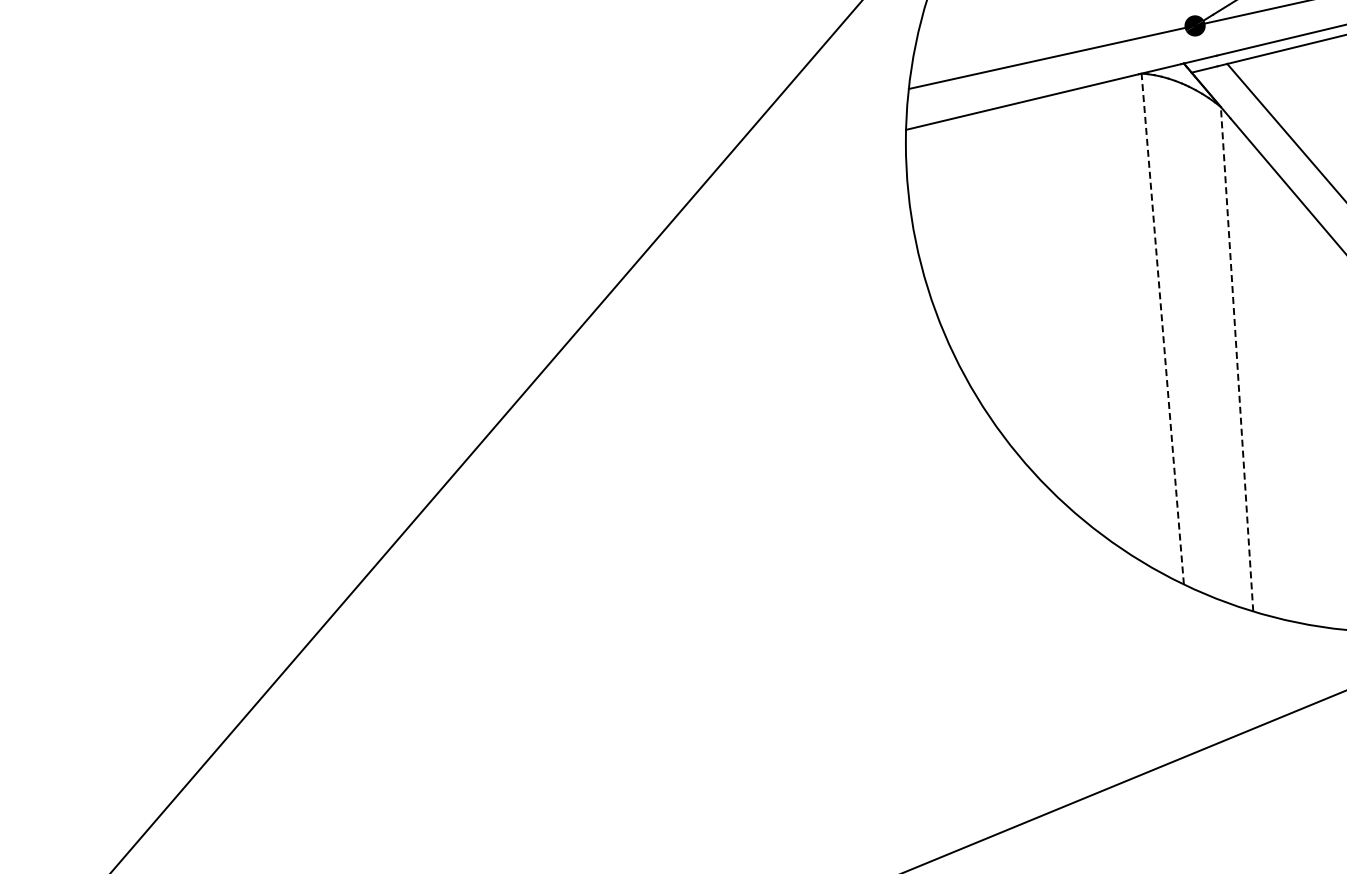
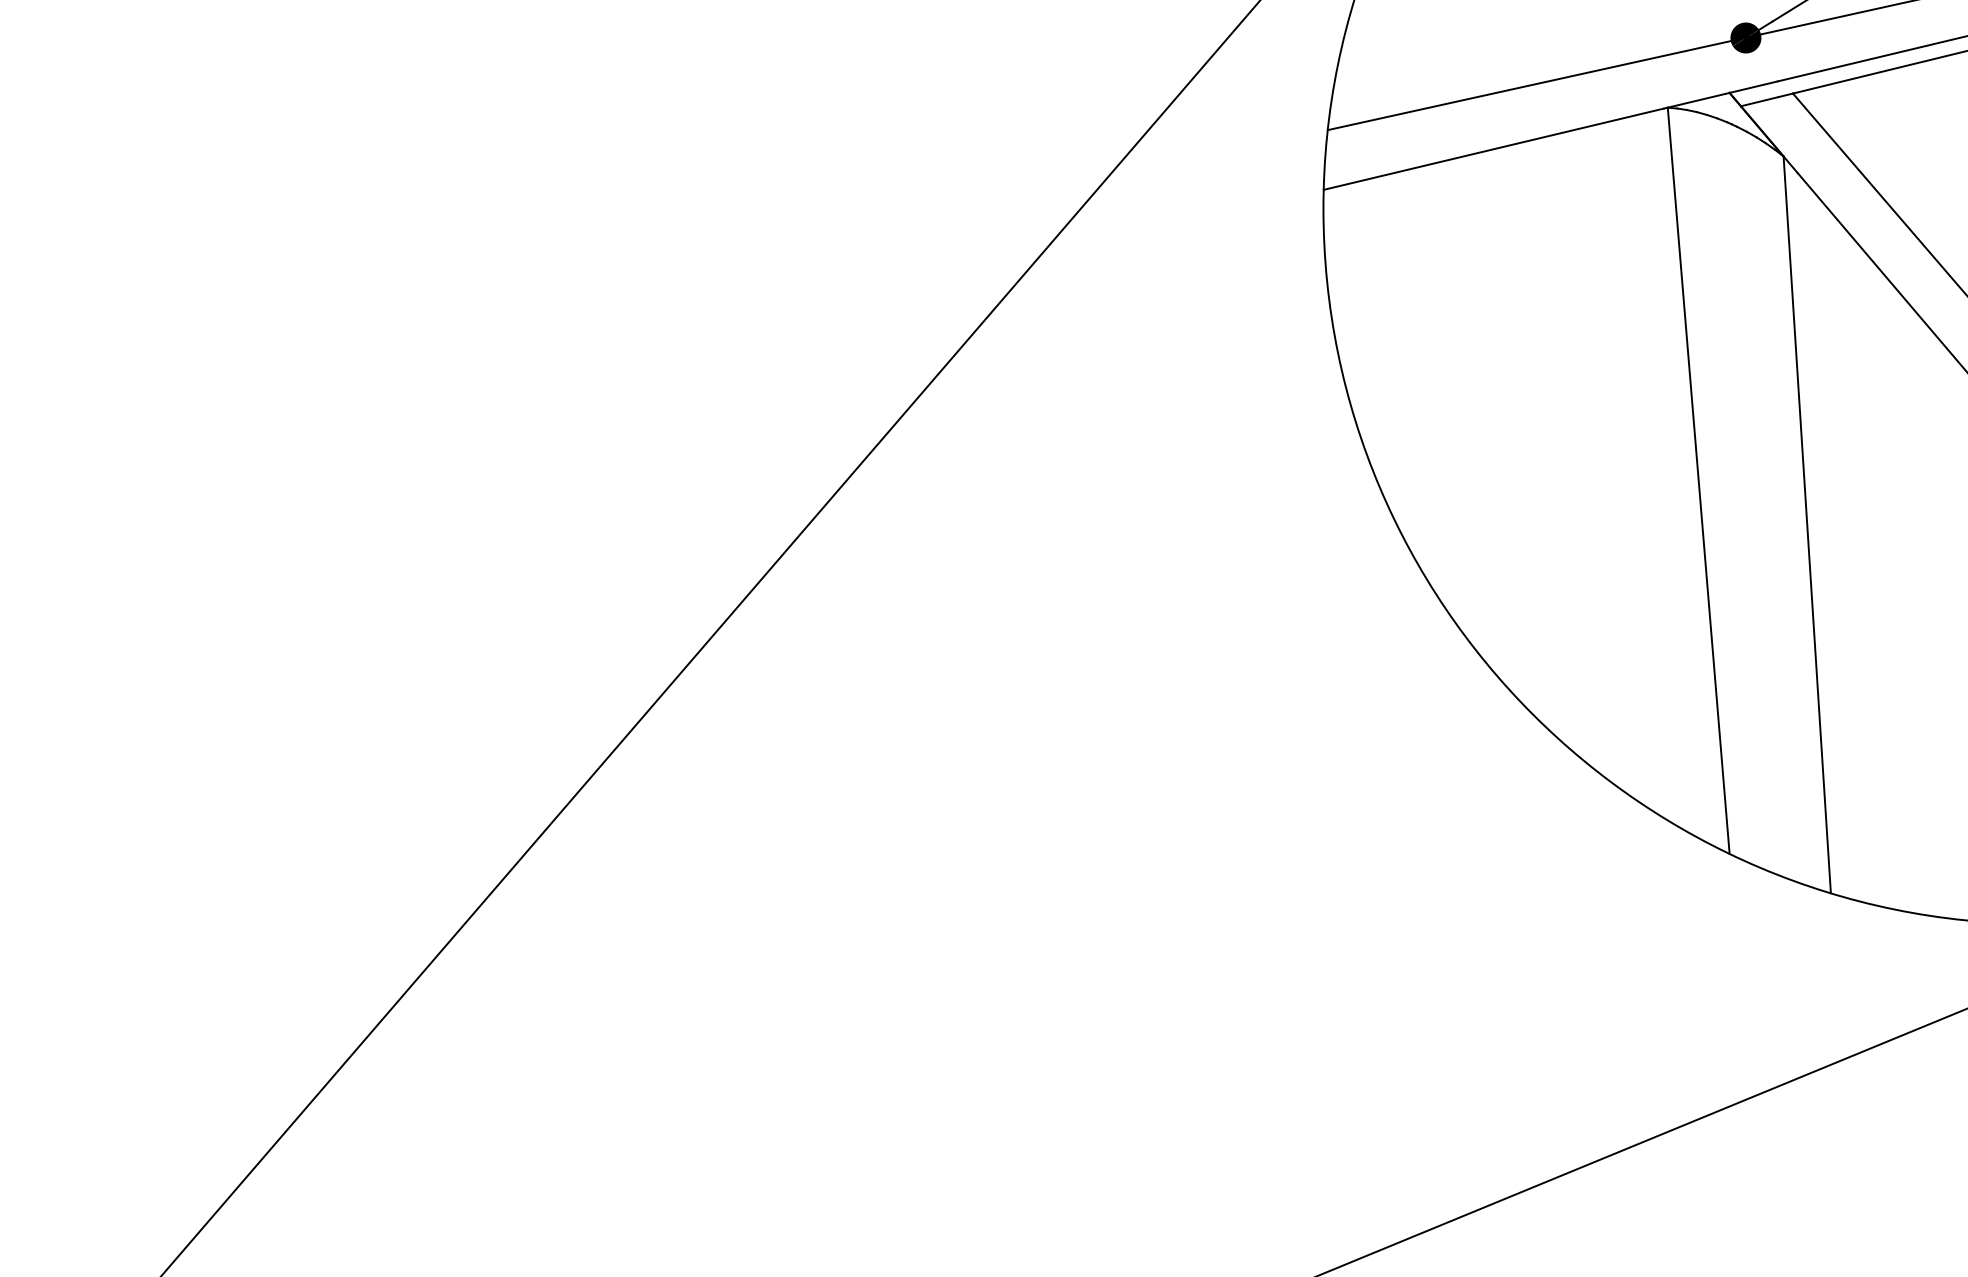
line: (1162, 328) -> (1698, 480), dashed -> solid
line: (1237, 359) -> (1807, 525), dashed -> solid

